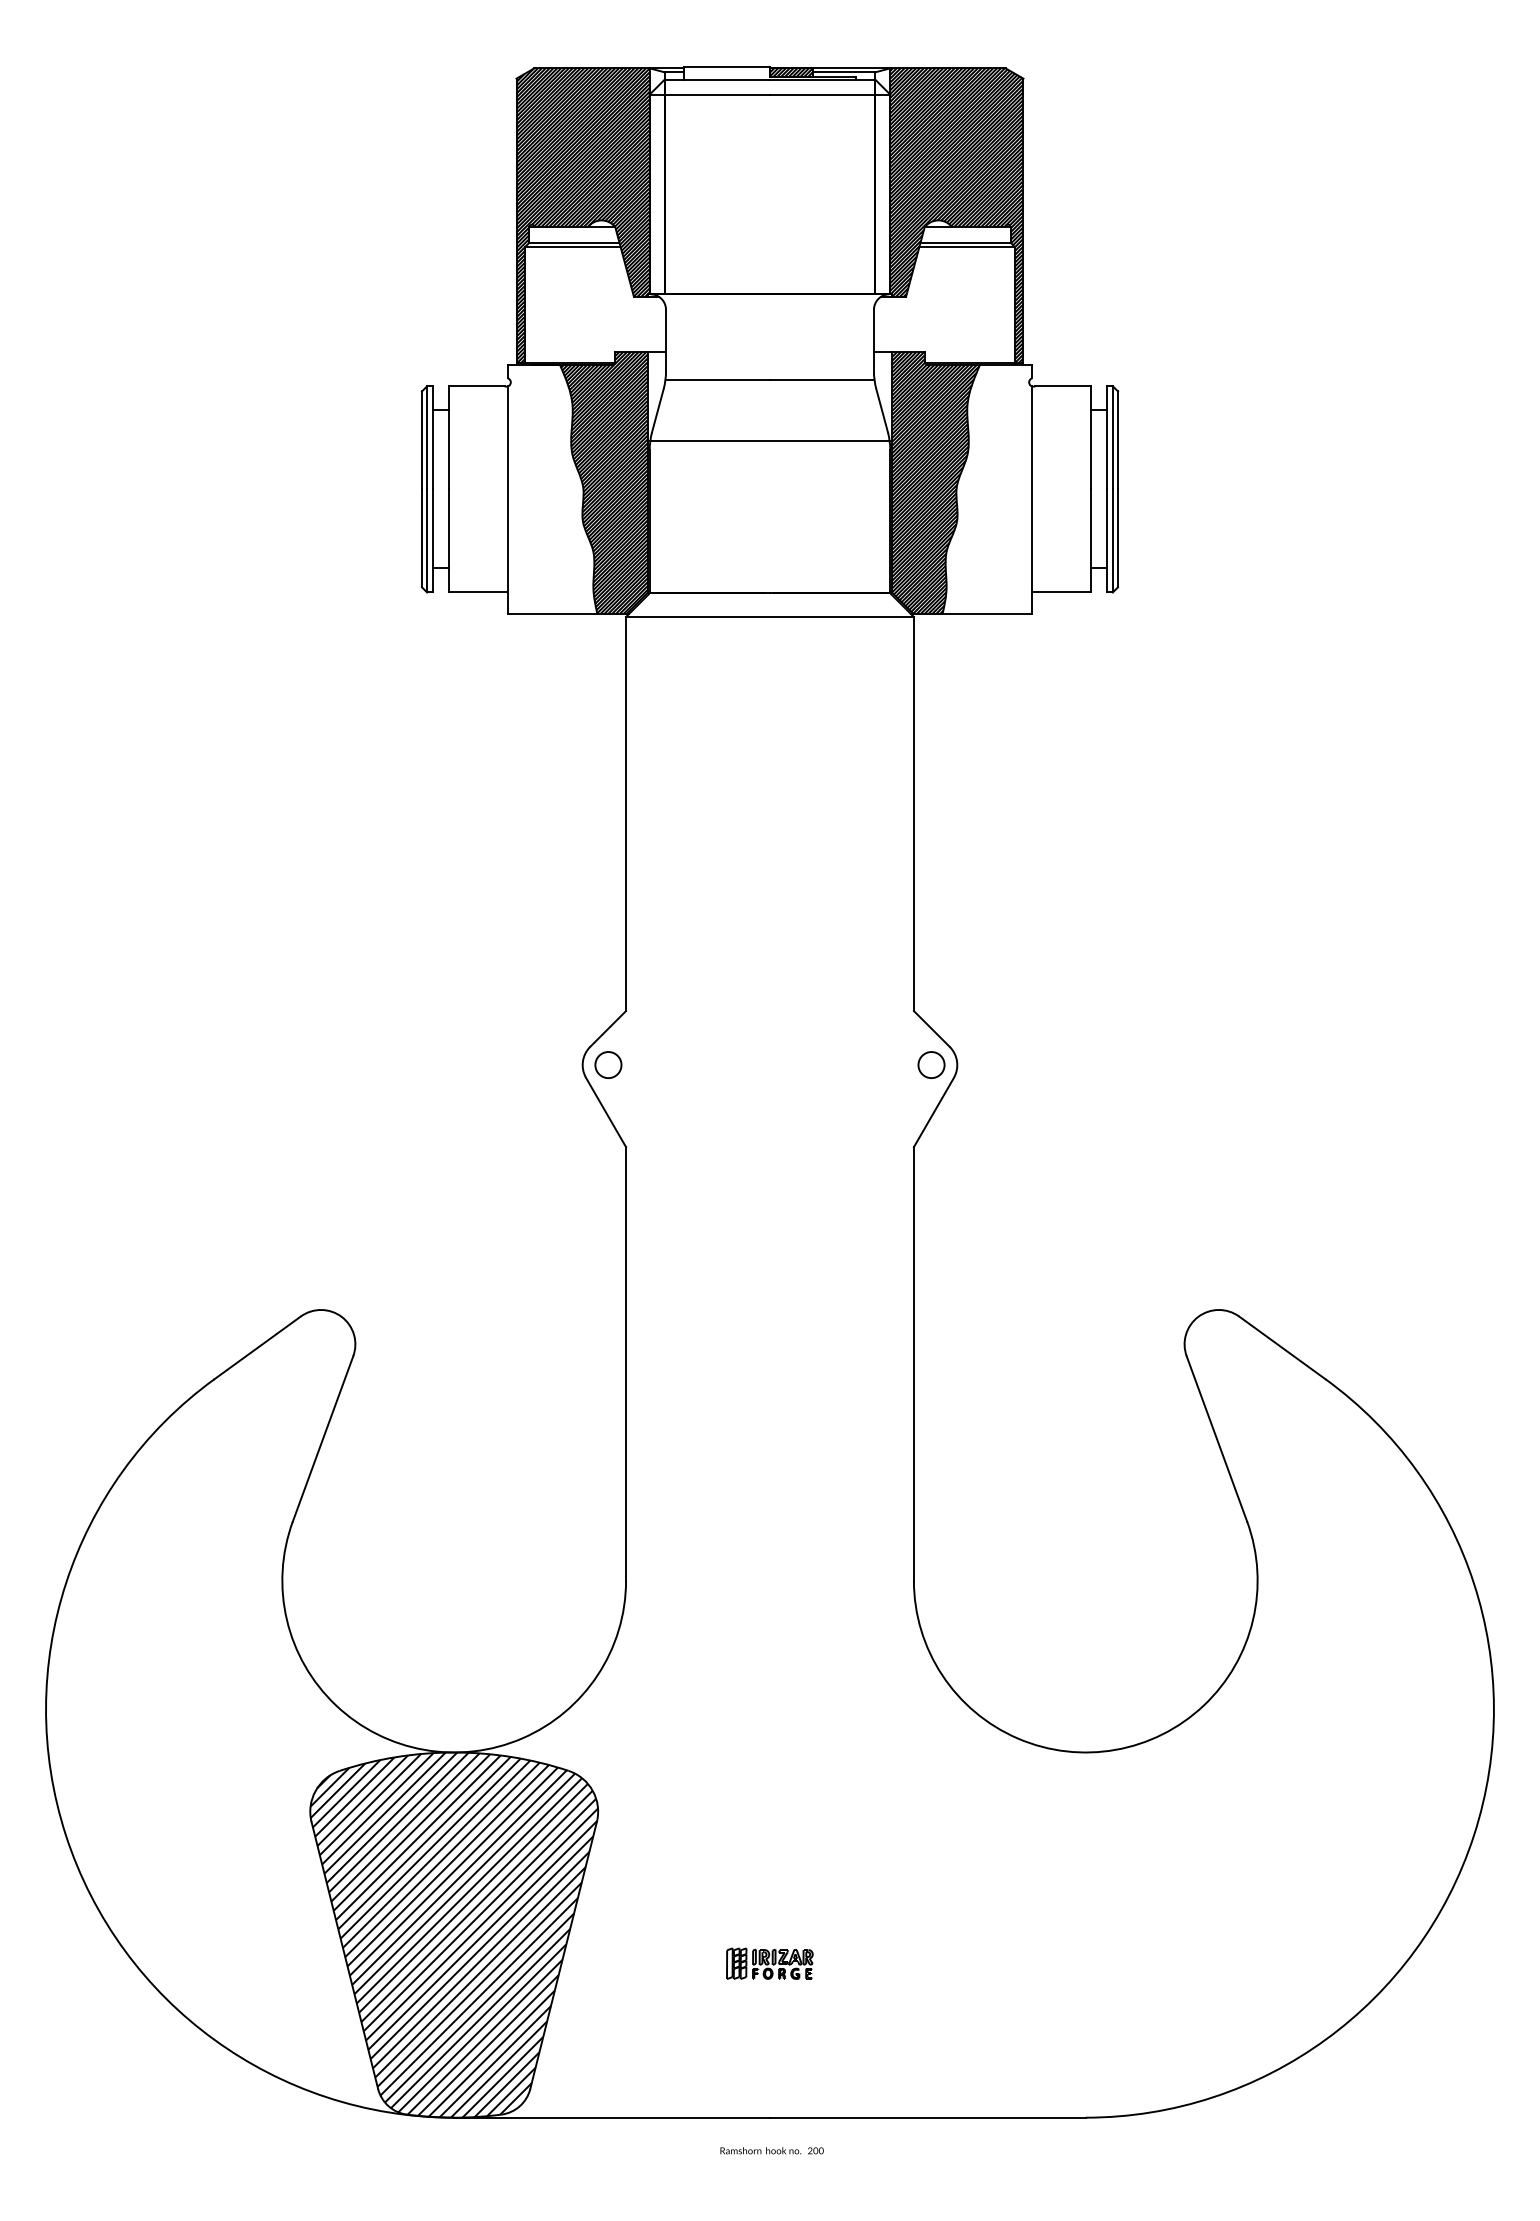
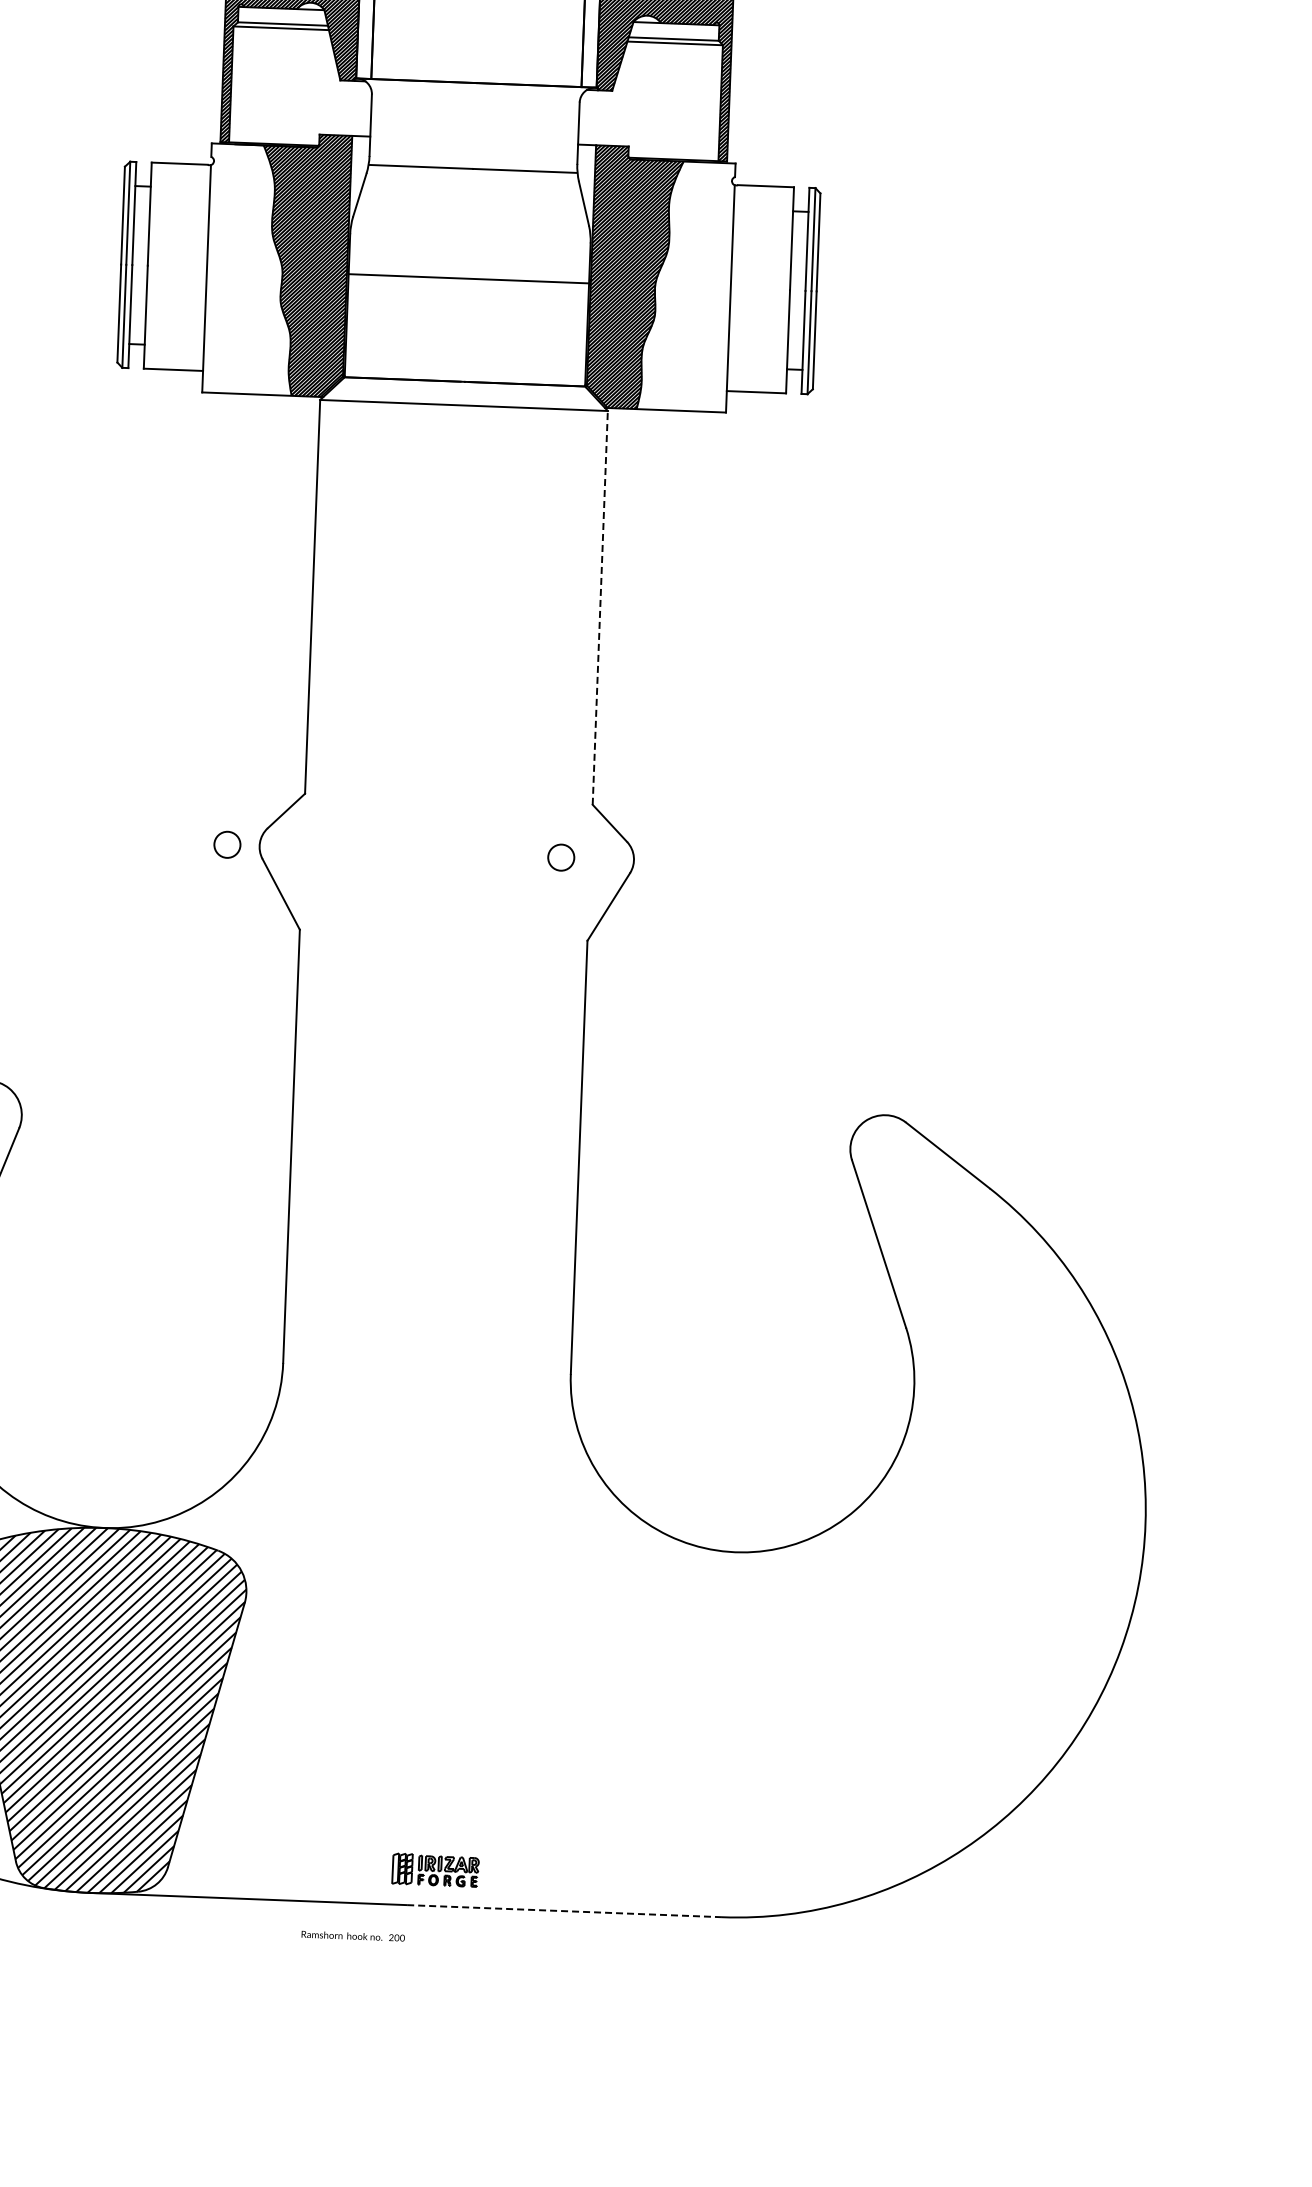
line: (769, 441) -> (468, 279), moved
line: (913, 813) -> (599, 607), solid -> dashed
circle: (608, 1064) -> (227, 844), moved
circle: (931, 1064) -> (561, 857), moved
part: (769, 1963) -> (435, 1869), moved
line: (927, 2117) -> (563, 1910), solid -> dashed
text: (771, 2150) -> (352, 1935), moved

